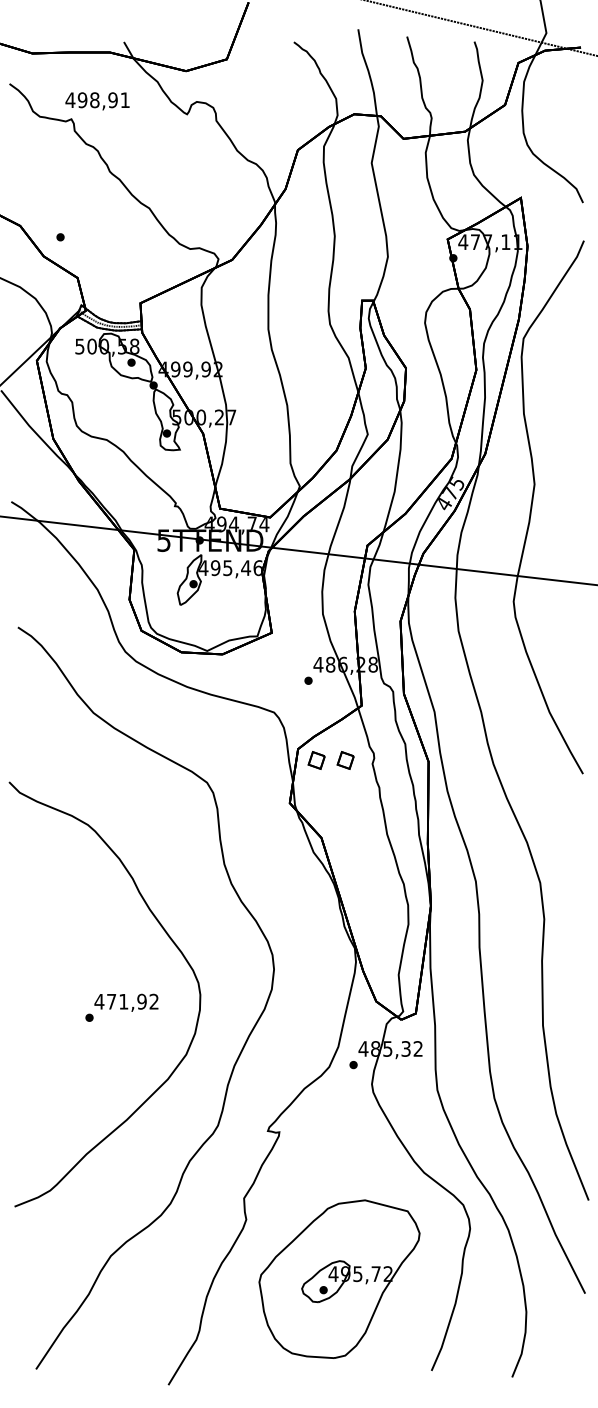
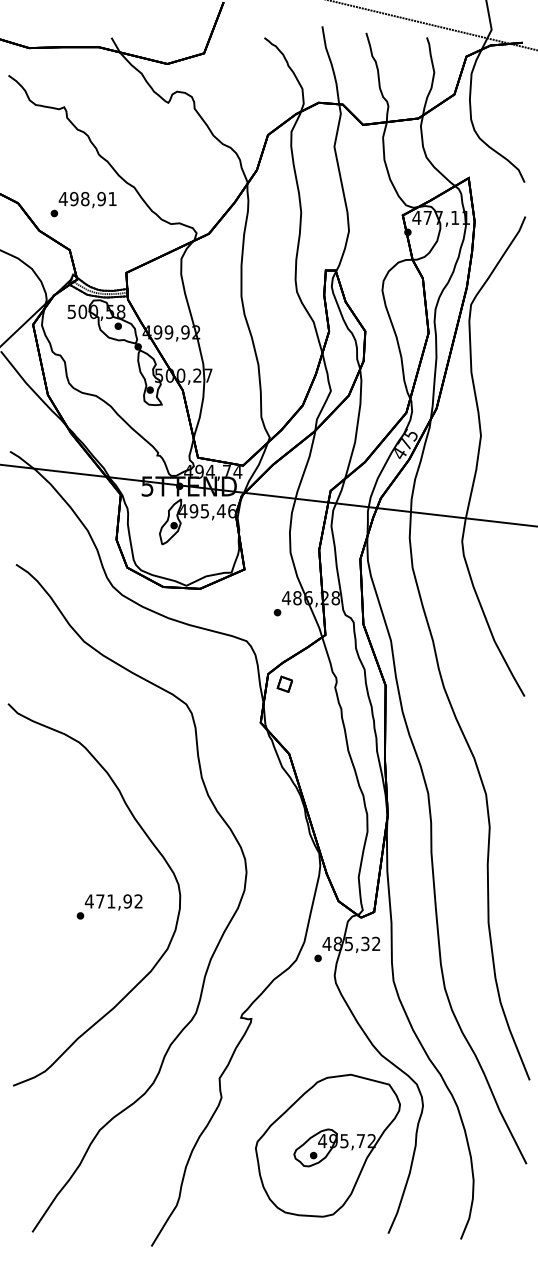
text: (97, 101) -> (87, 200), moved
part: (345, 760) -> (310, 684), removed
part: (339, 1278) -> (327, 1145), moved

